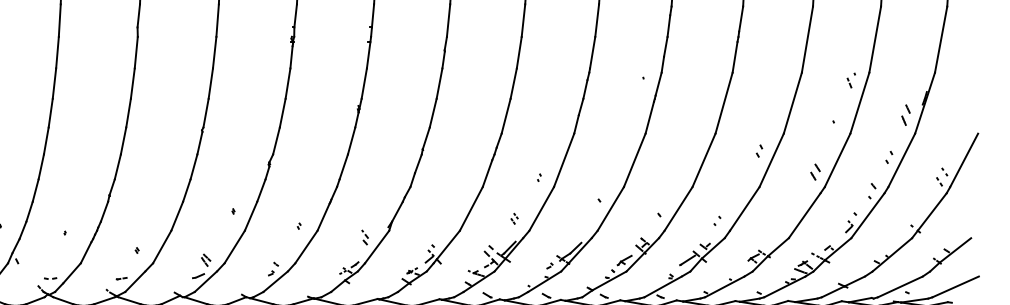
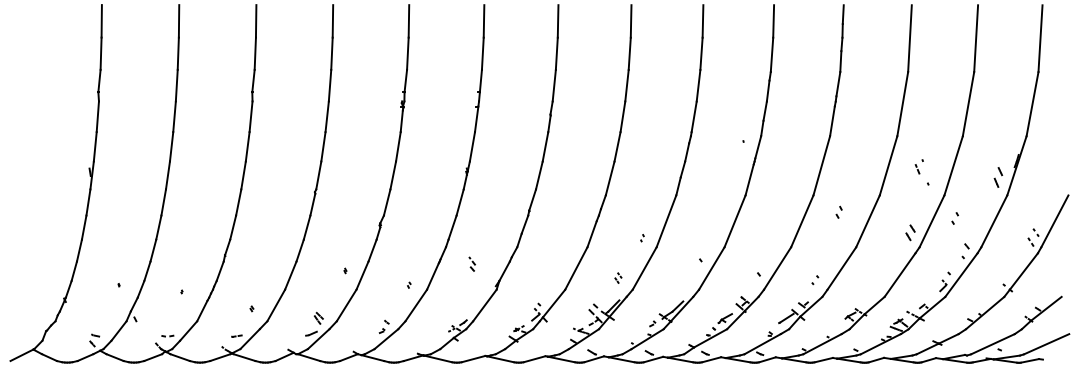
part: (850, 80) -> (918, 166), moved
part: (758, 150) -> (838, 211), moved
part: (888, 157) -> (954, 218), moved
part: (364, 236) -> (471, 263), moved

